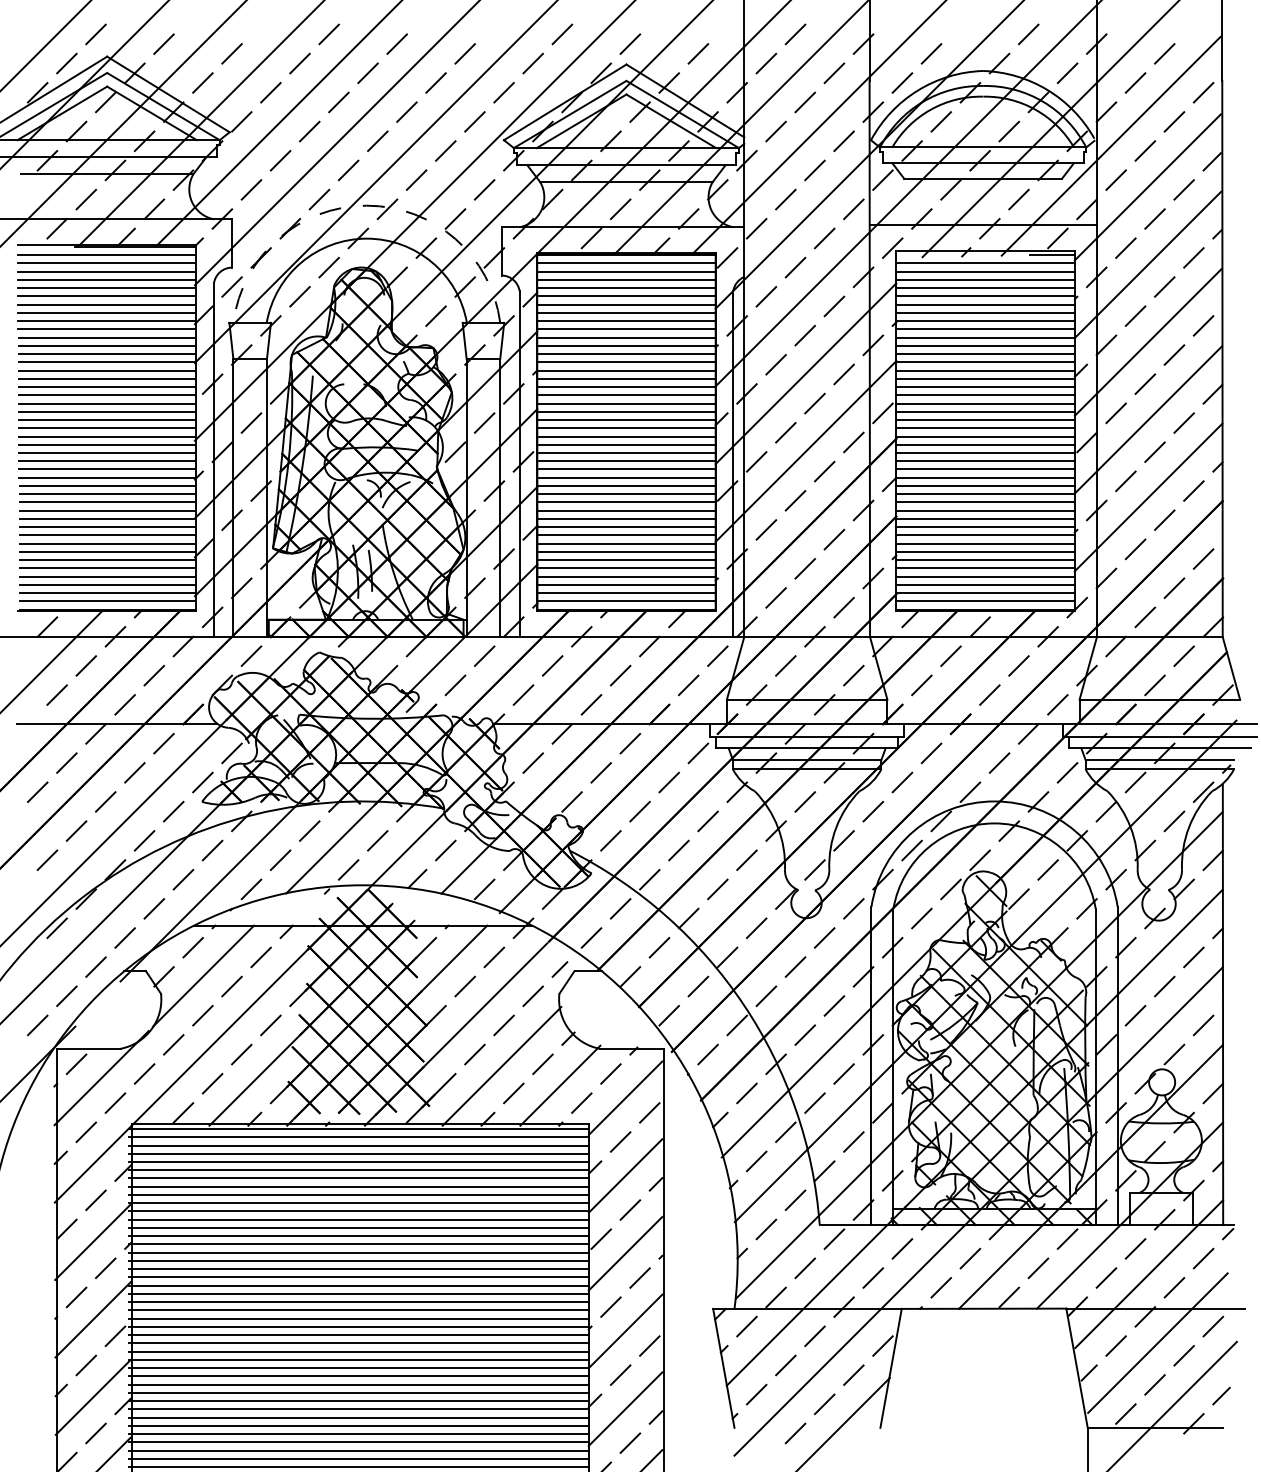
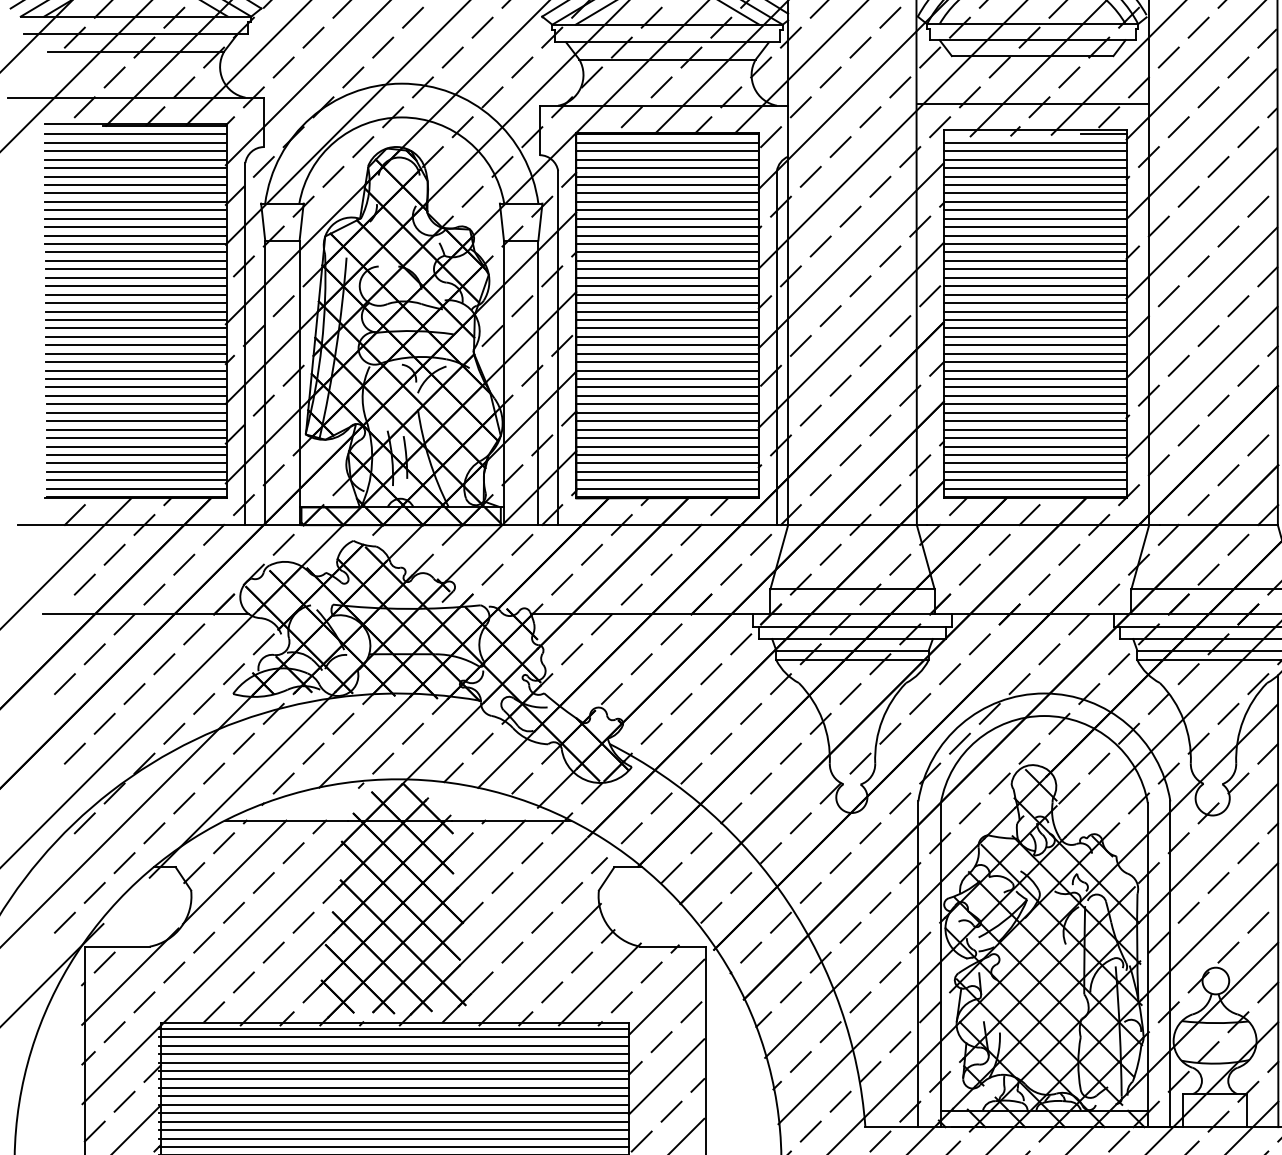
arc: (366, 205) -> (401, 83), dashed -> solid

